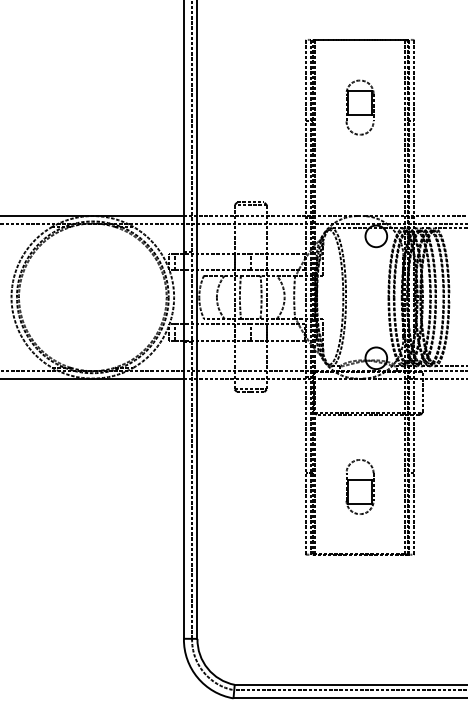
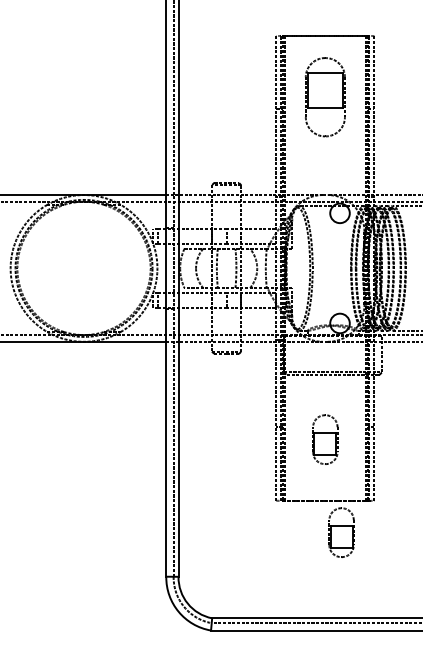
part: (359, 107) -> (324, 97), size x1.6
part: (377, 589) -> (341, 532), added

